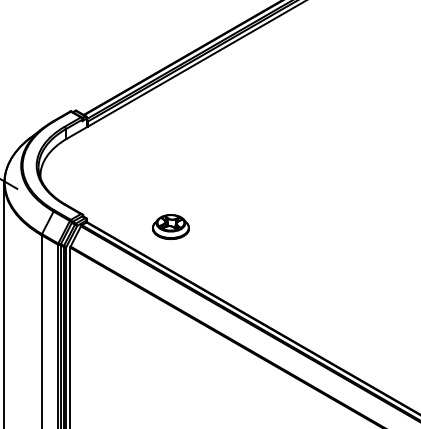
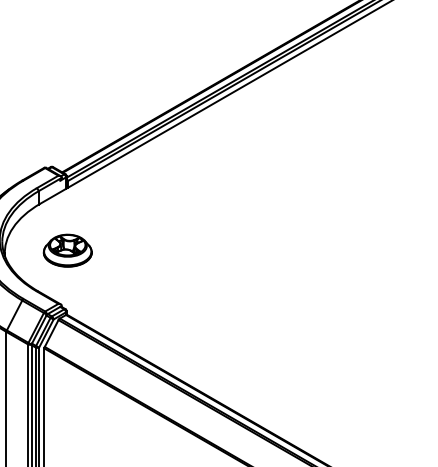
part: (170, 226) -> (67, 250), moved

